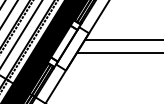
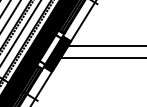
fill: (72, 49) -> (57, 54), added

